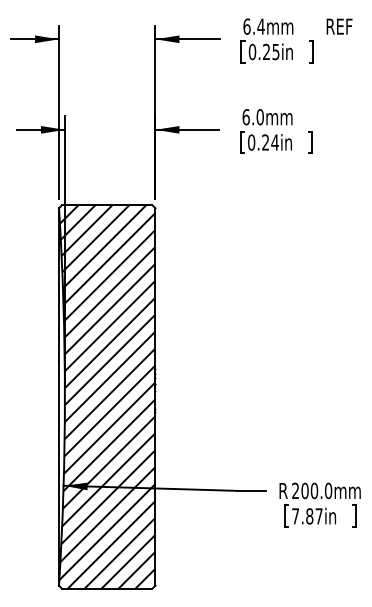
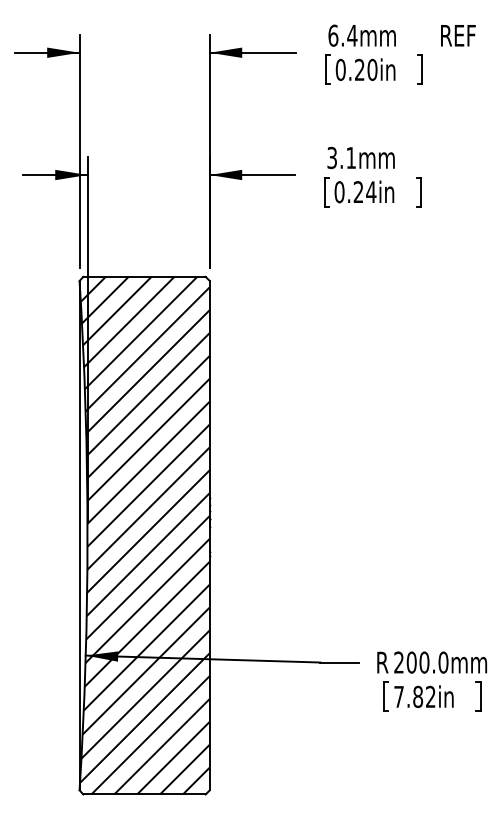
text: (275, 51) -> (372, 69), 0.25in -> 0.20in
text: (253, 116) -> (341, 157), 6.0mm -> 3.1mm
text: (318, 516) -> (430, 696), 7.87in -> 7.82in

